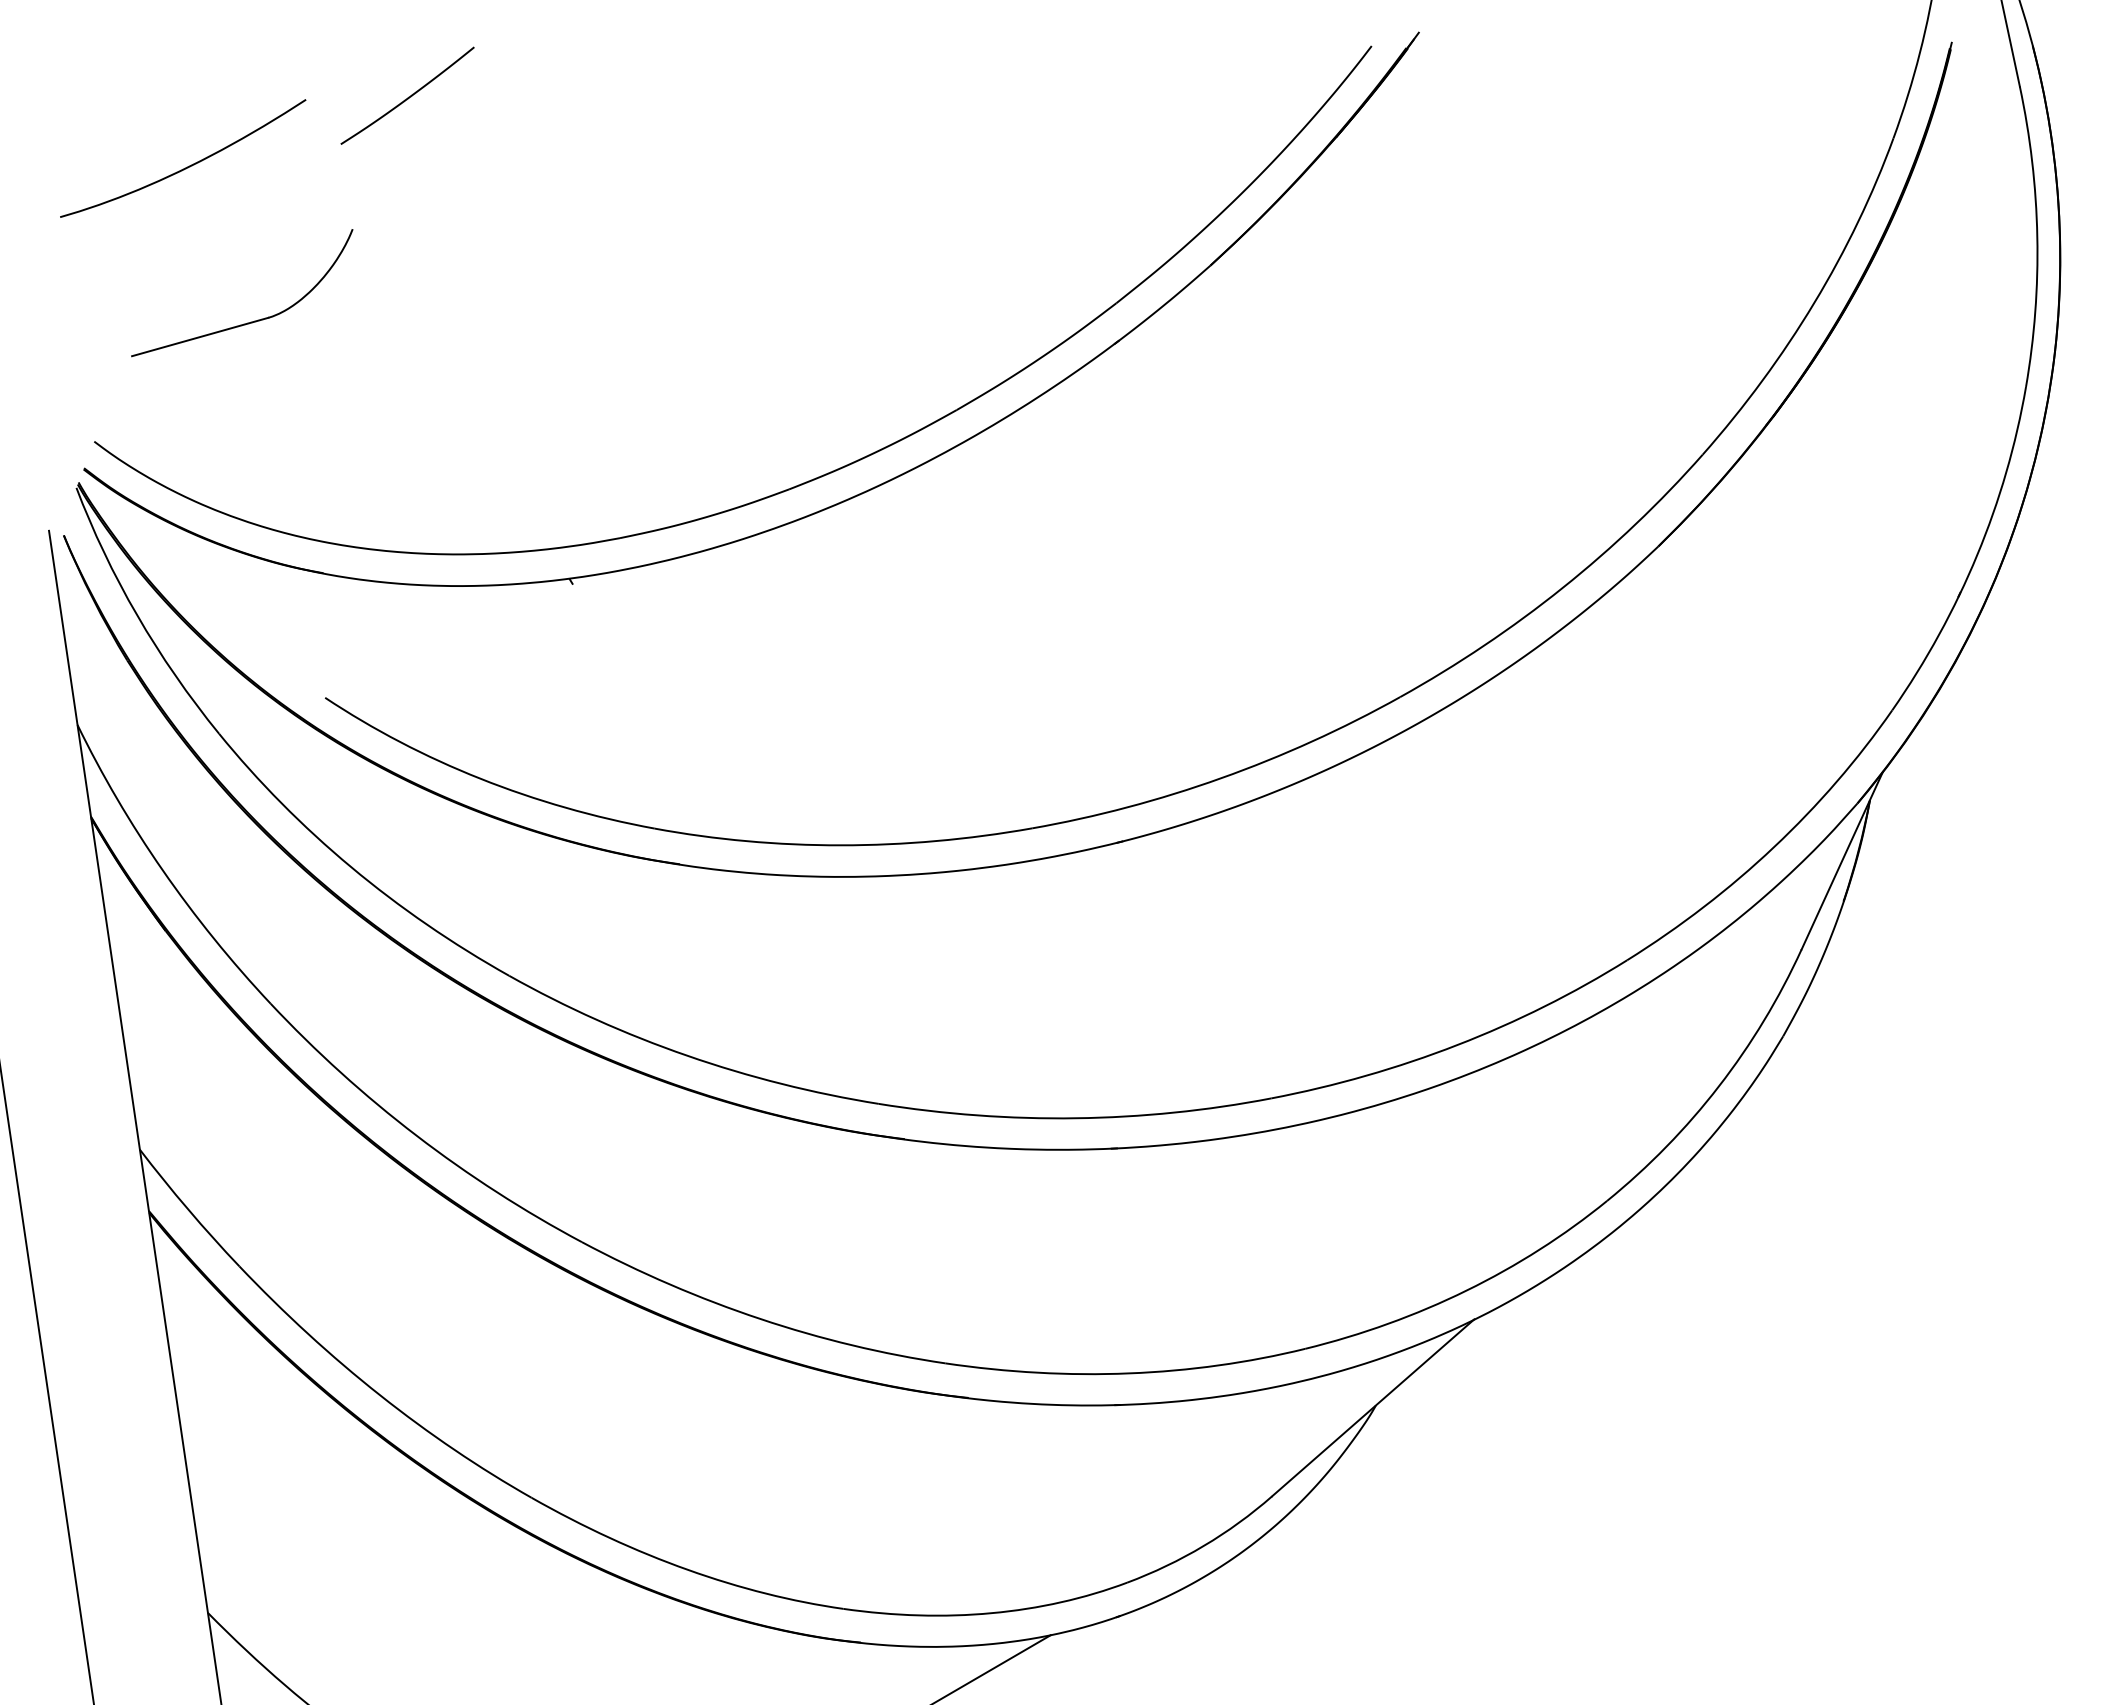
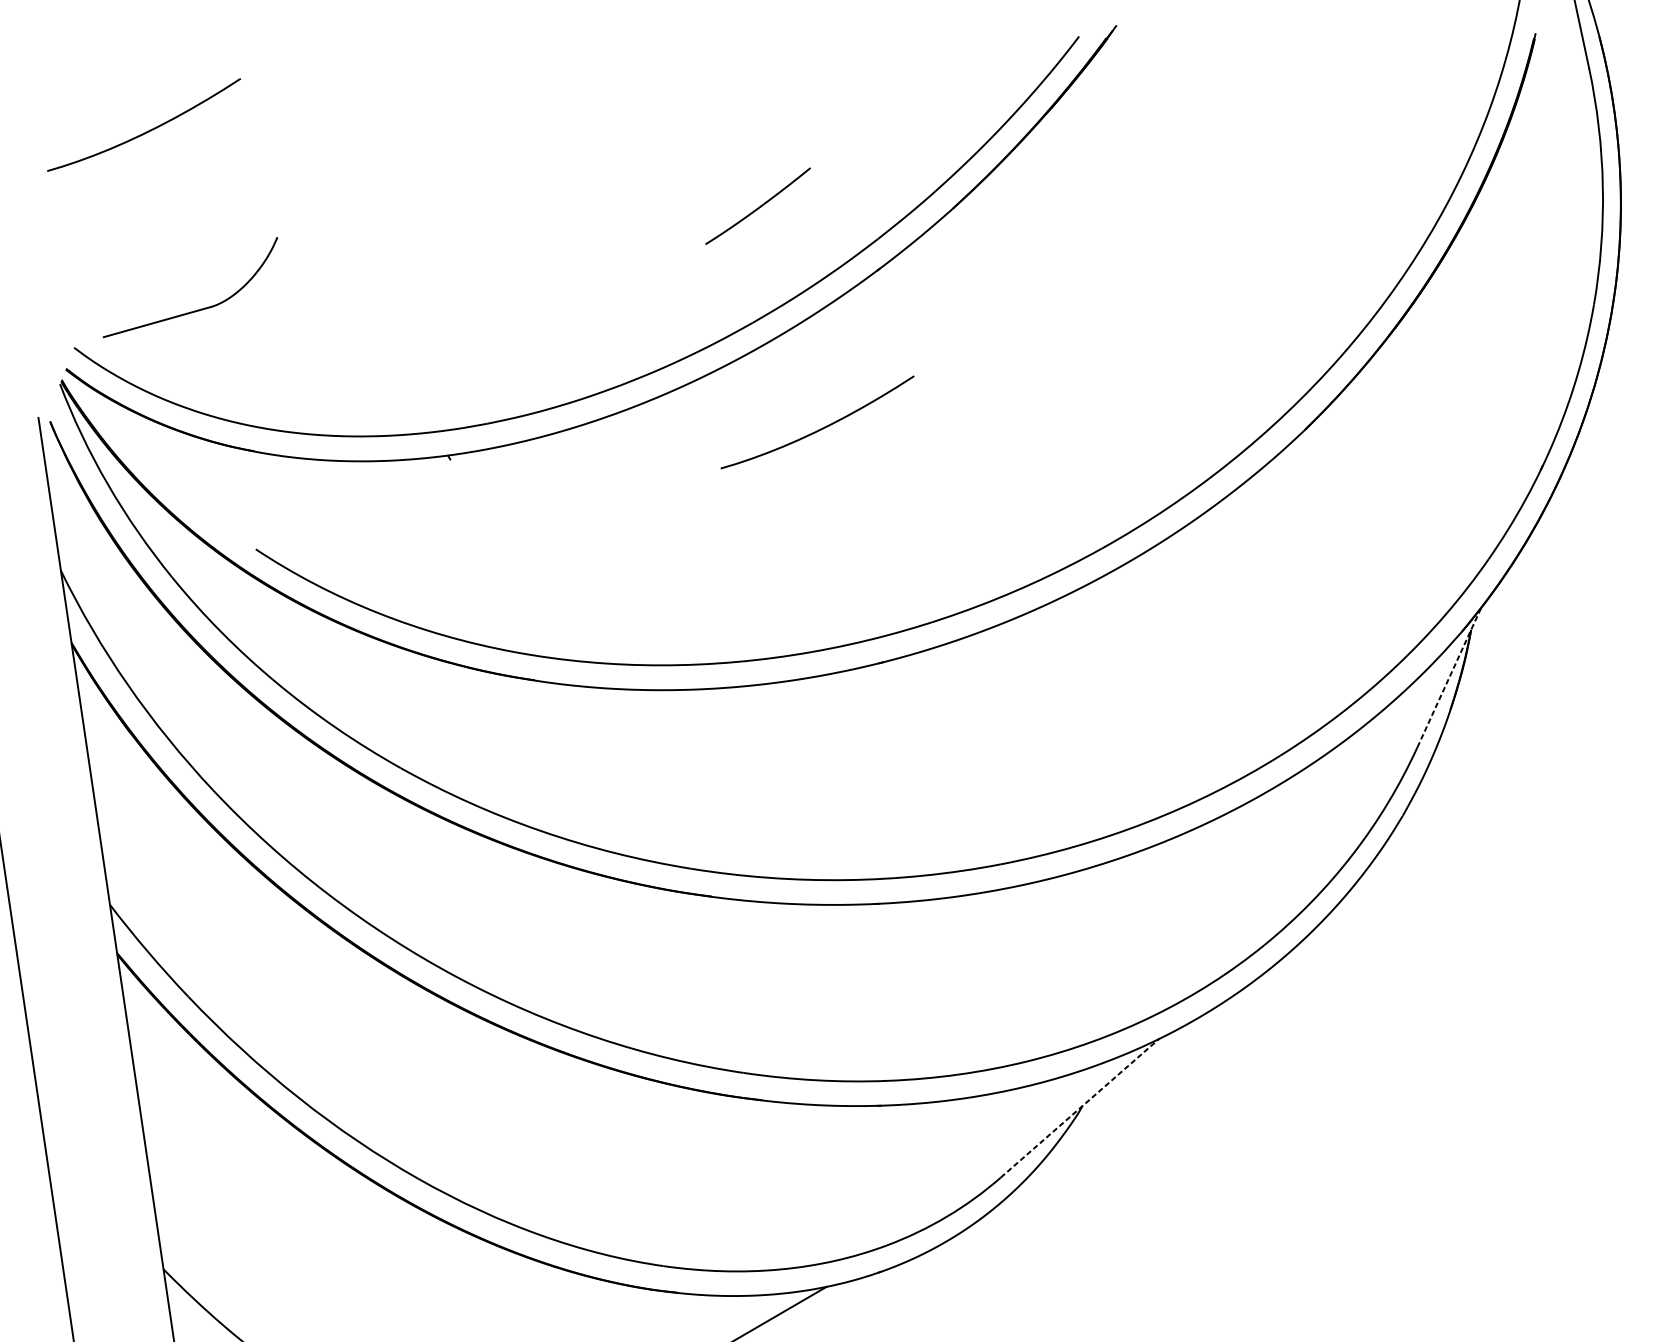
curve: (408, 96) -> (758, 206), moved
part: (250, 321) -> (197, 309), moved
curve: (1043, 544) -> (820, 428), added
line: (1842, 860) -> (1449, 677), solid -> dashed
line: (1373, 1407) -> (1080, 1107), solid -> dashed

